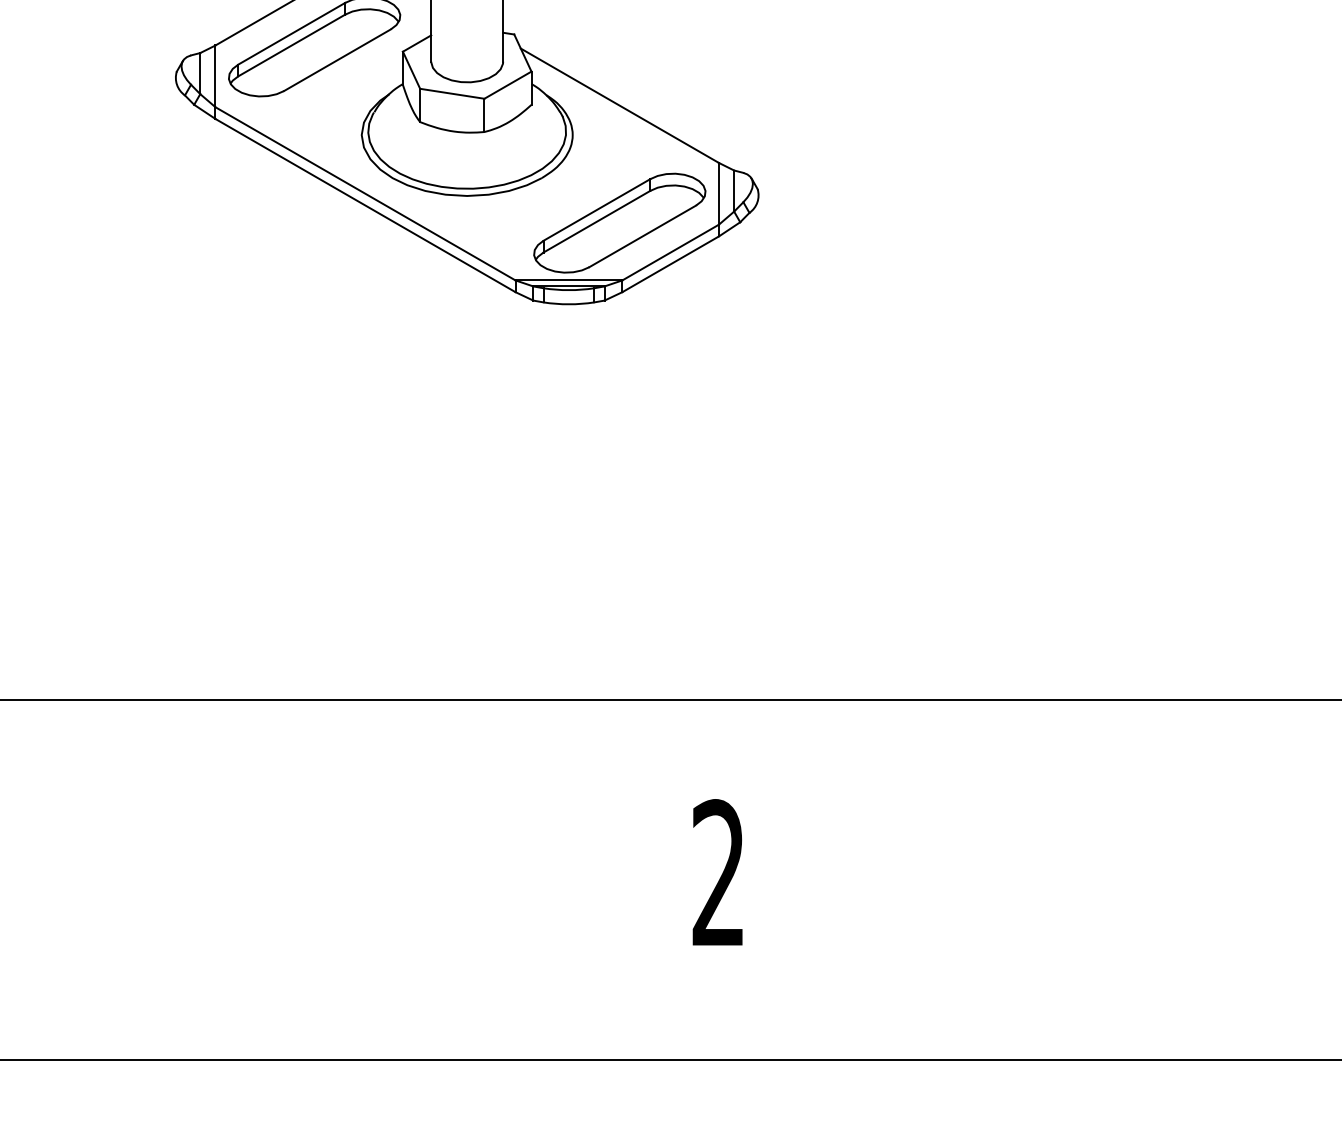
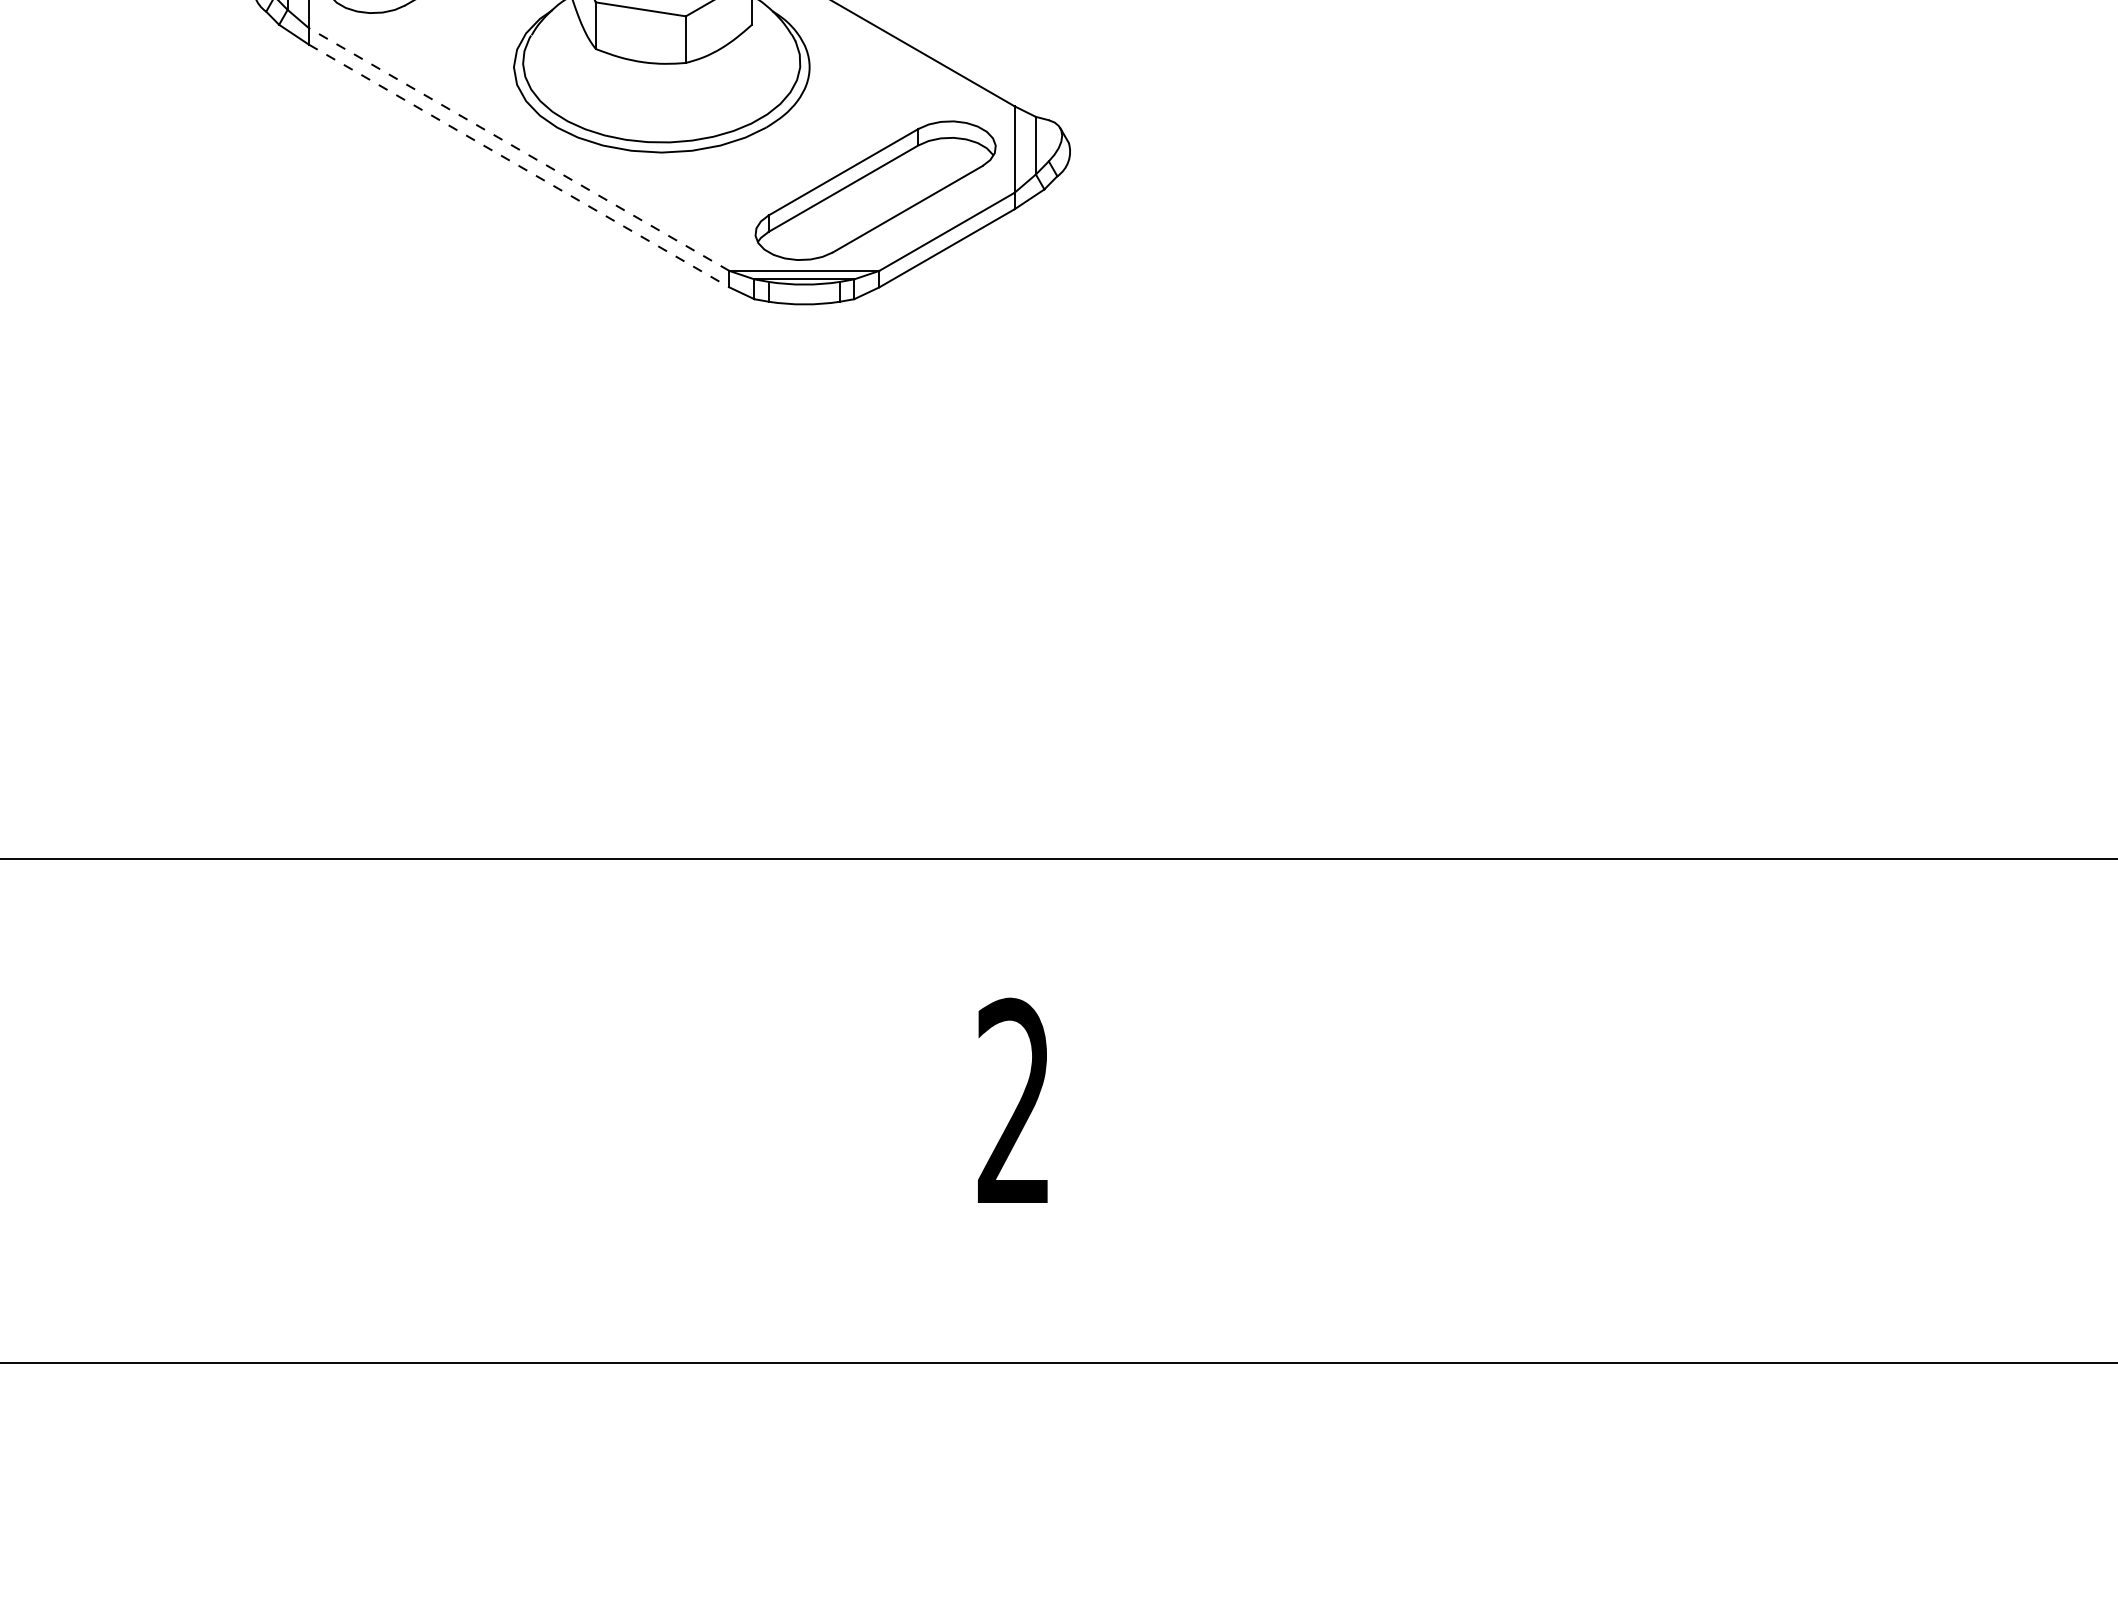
line: (365, 193) -> (519, 149), solid -> dashed
line: (365, 205) -> (519, 166), solid -> dashed

